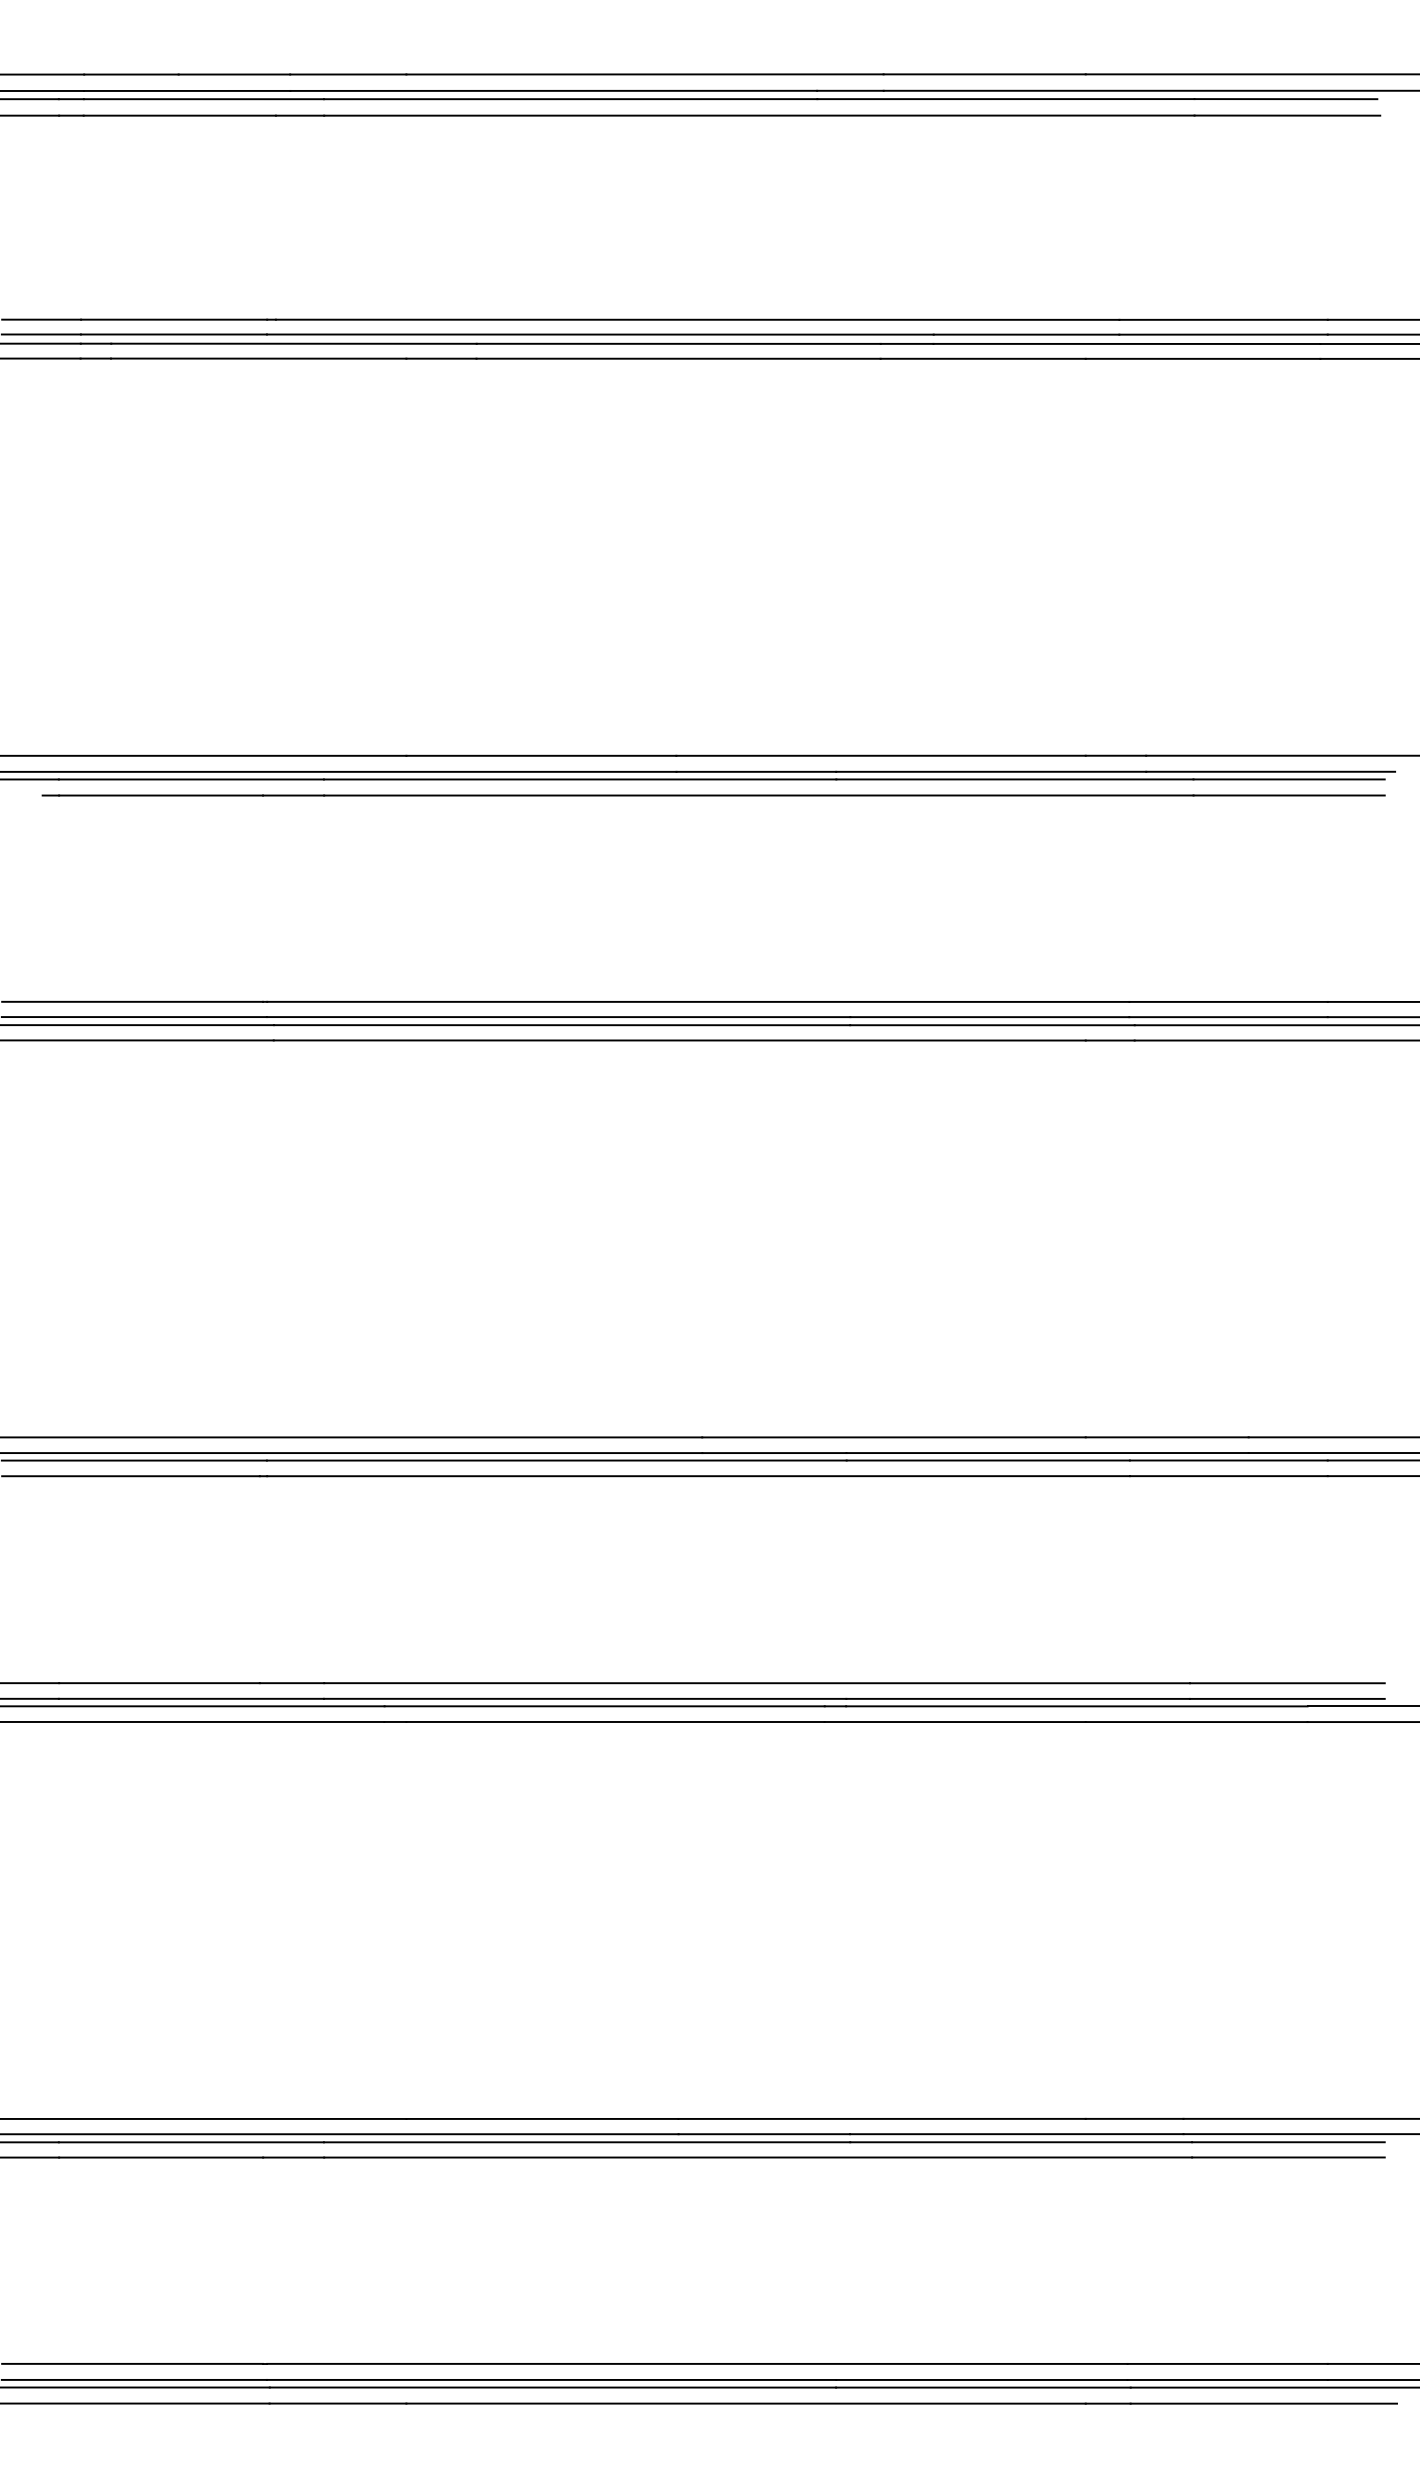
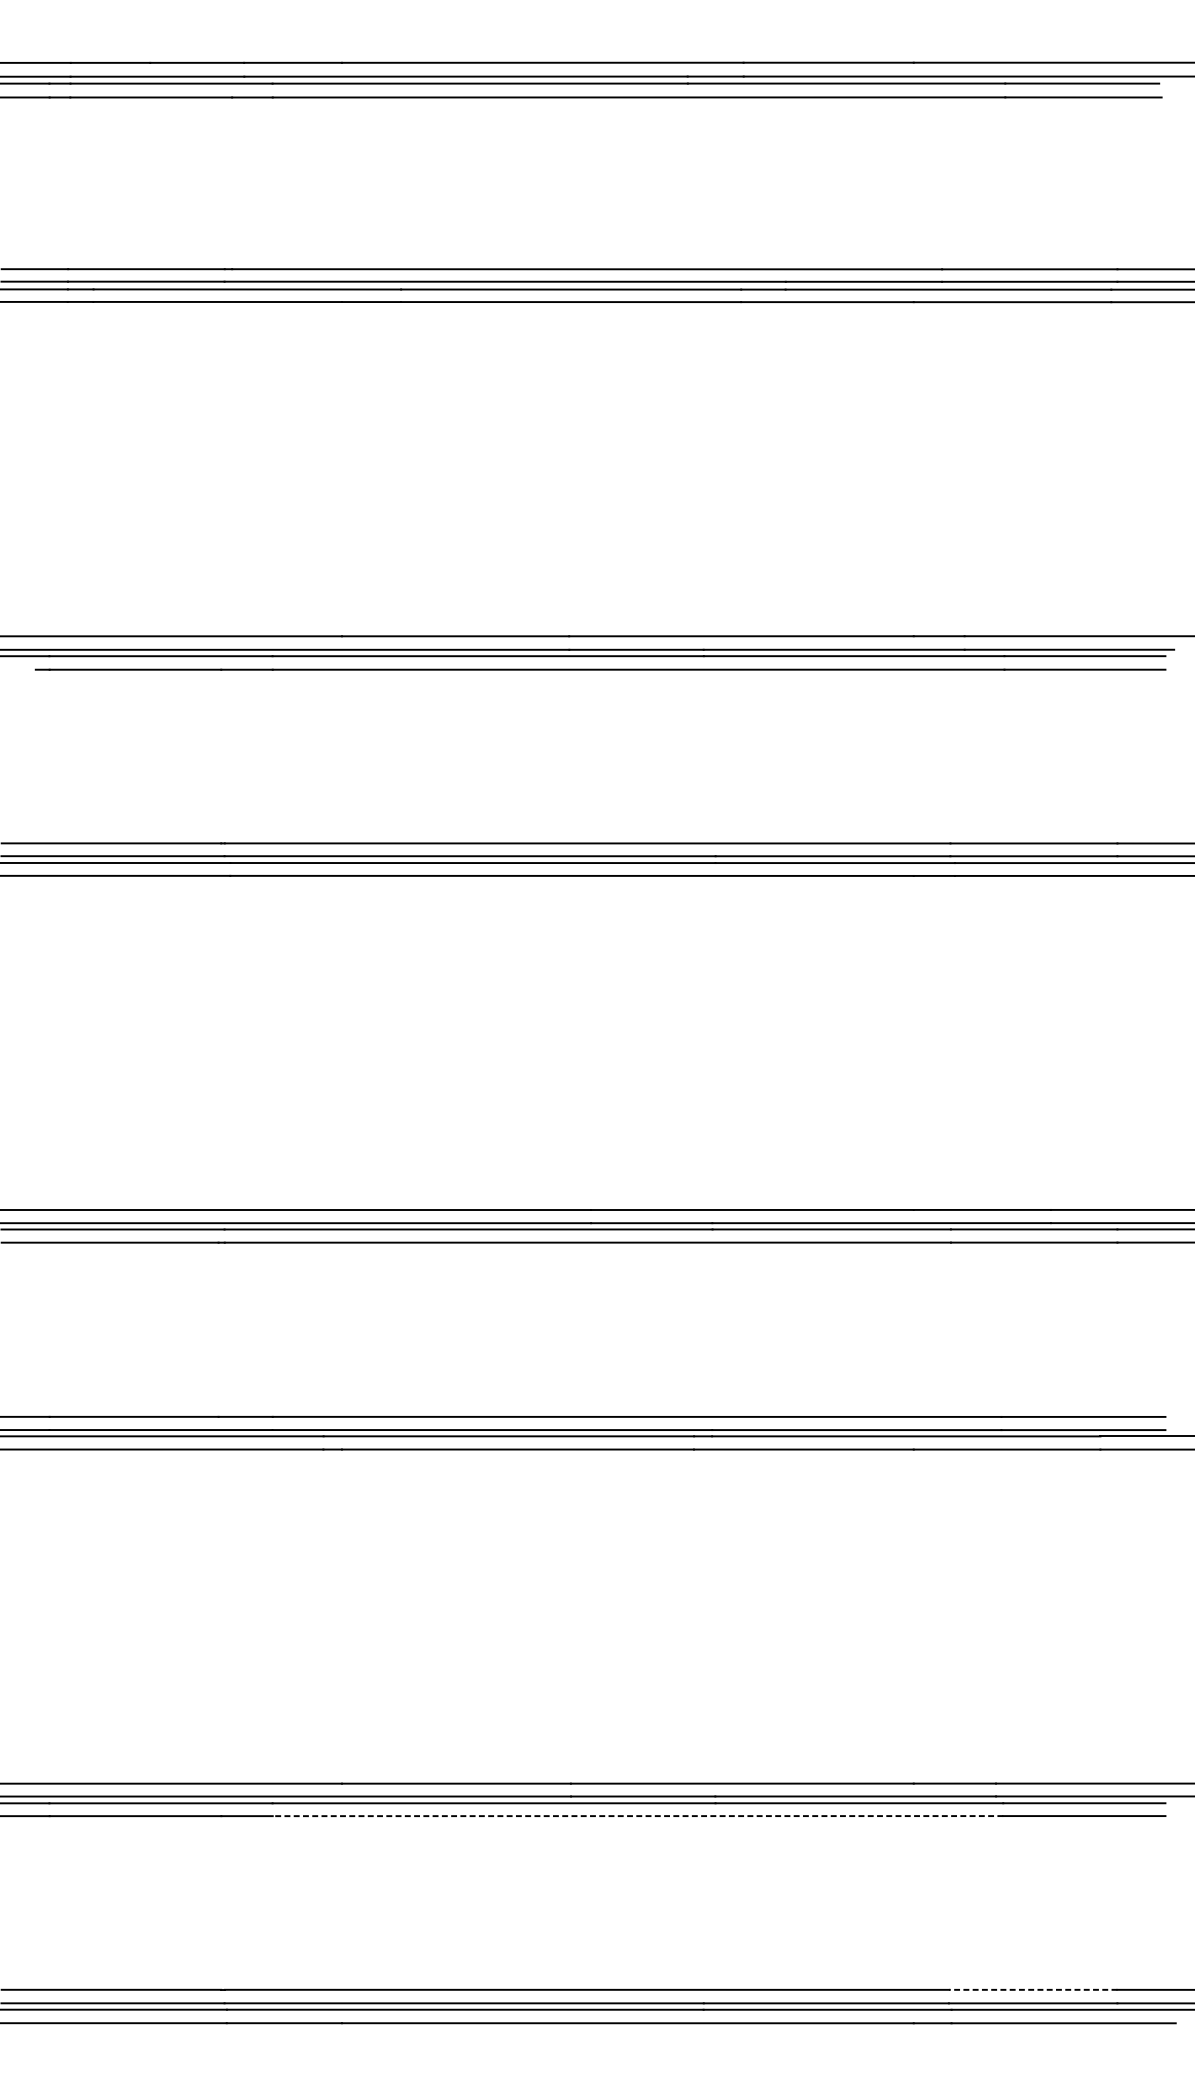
line: (758, 2157) -> (638, 1816), solid -> dashed
line: (1227, 2363) -> (1033, 1989), solid -> dashed

